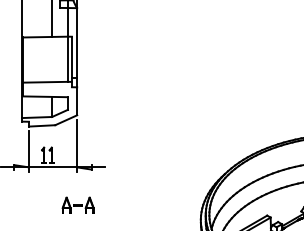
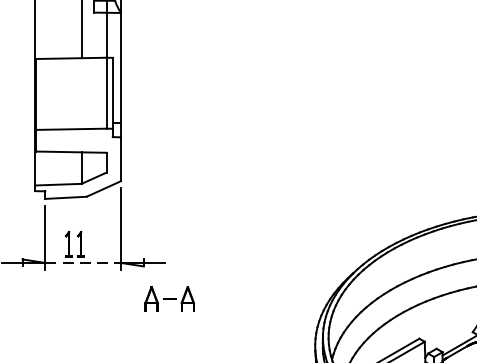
line: (53, 167) -> (83, 263), solid -> dashed
part: (77, 204) -> (168, 297), moved

